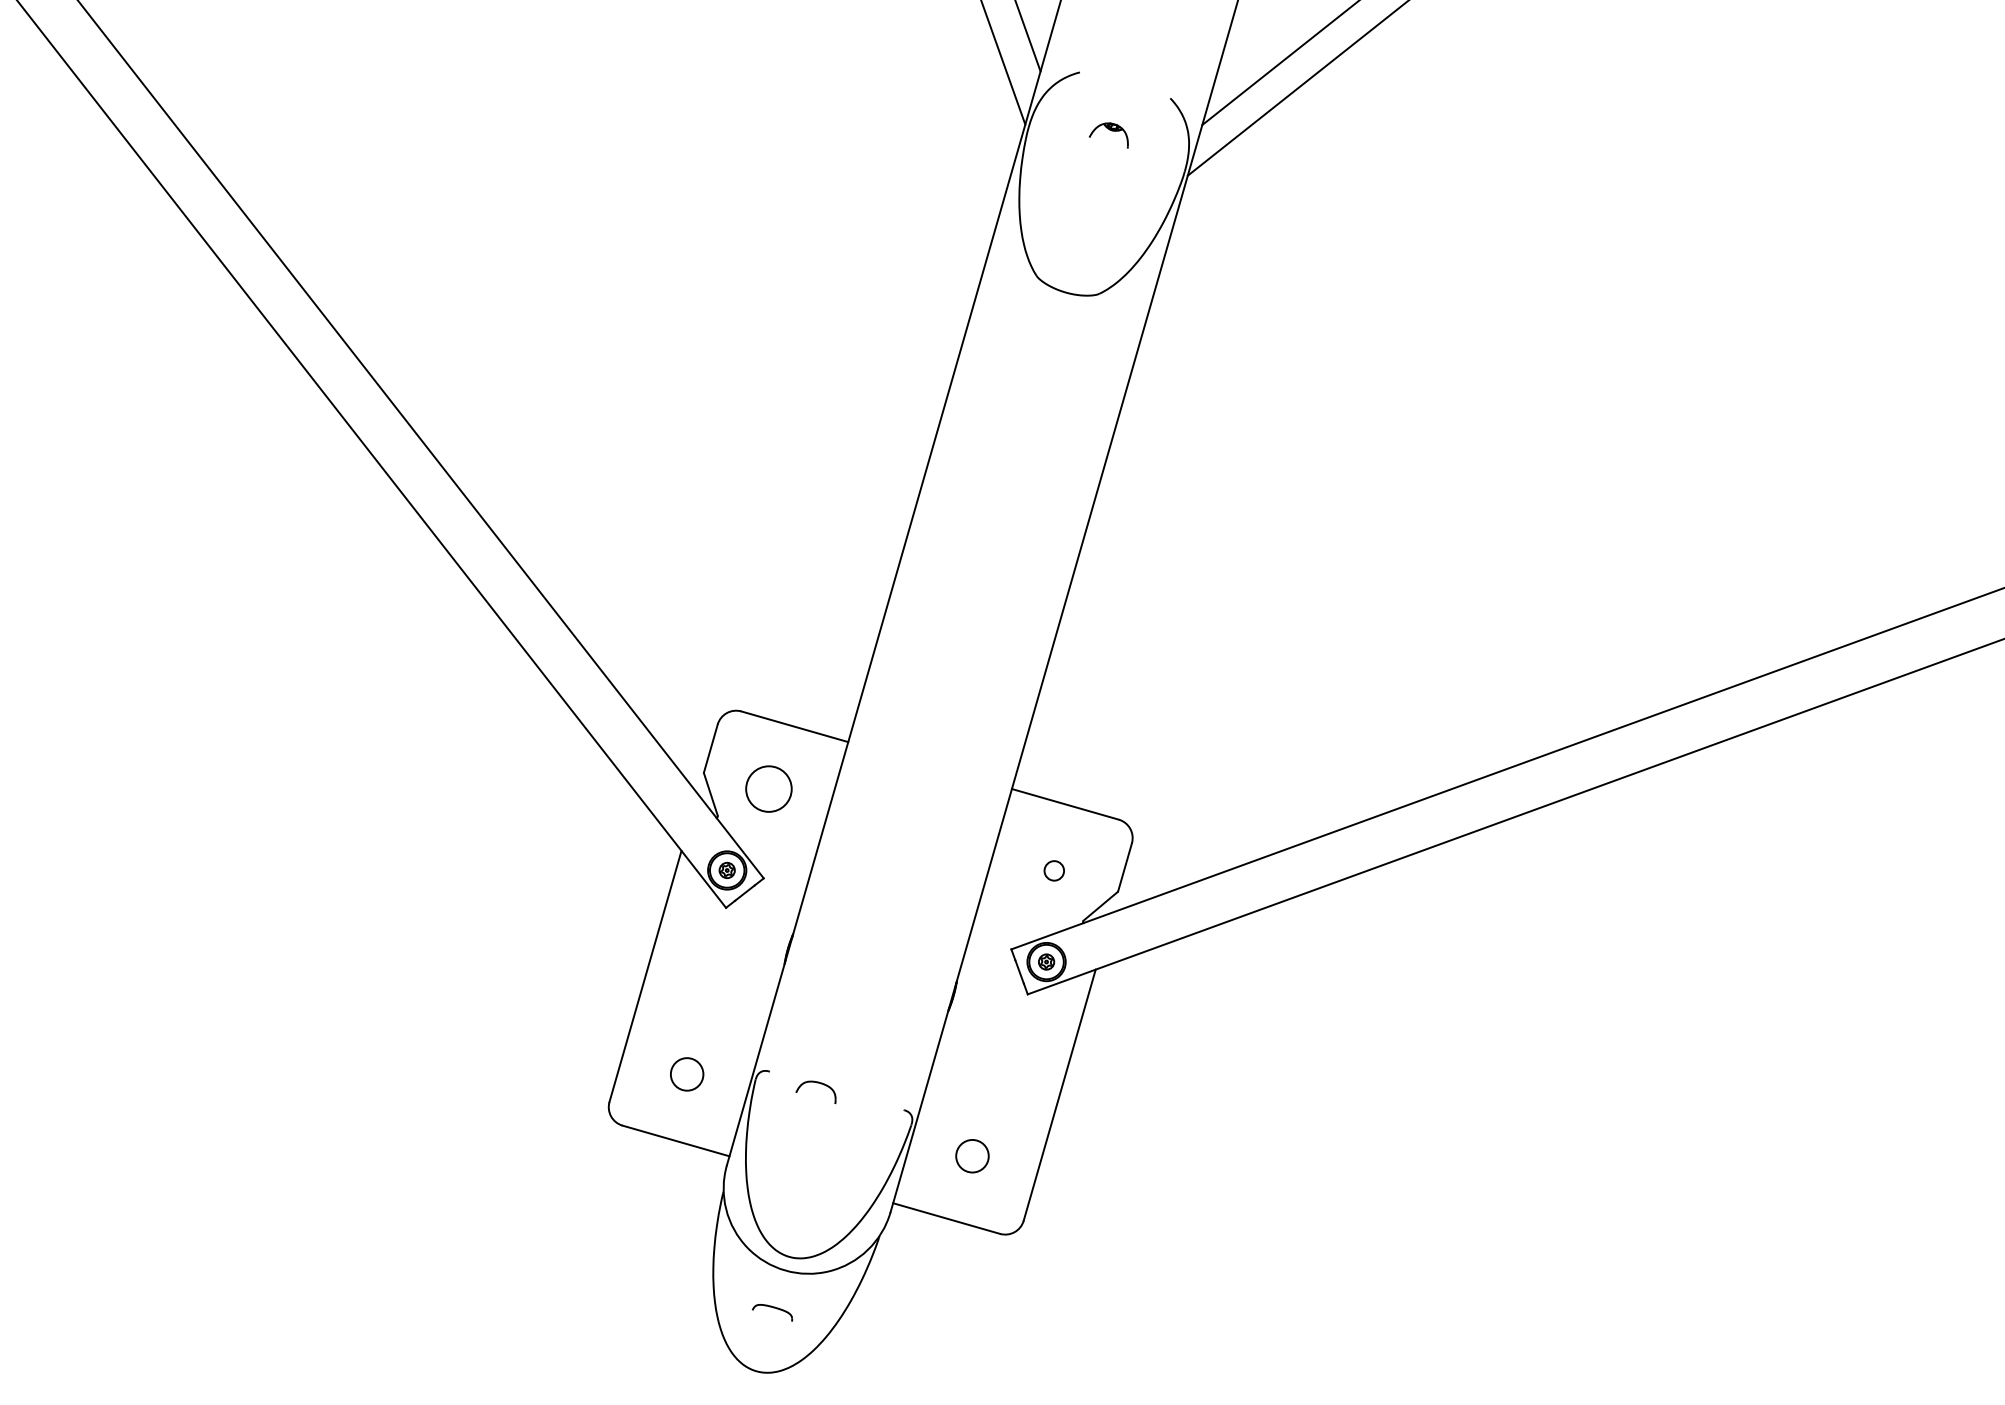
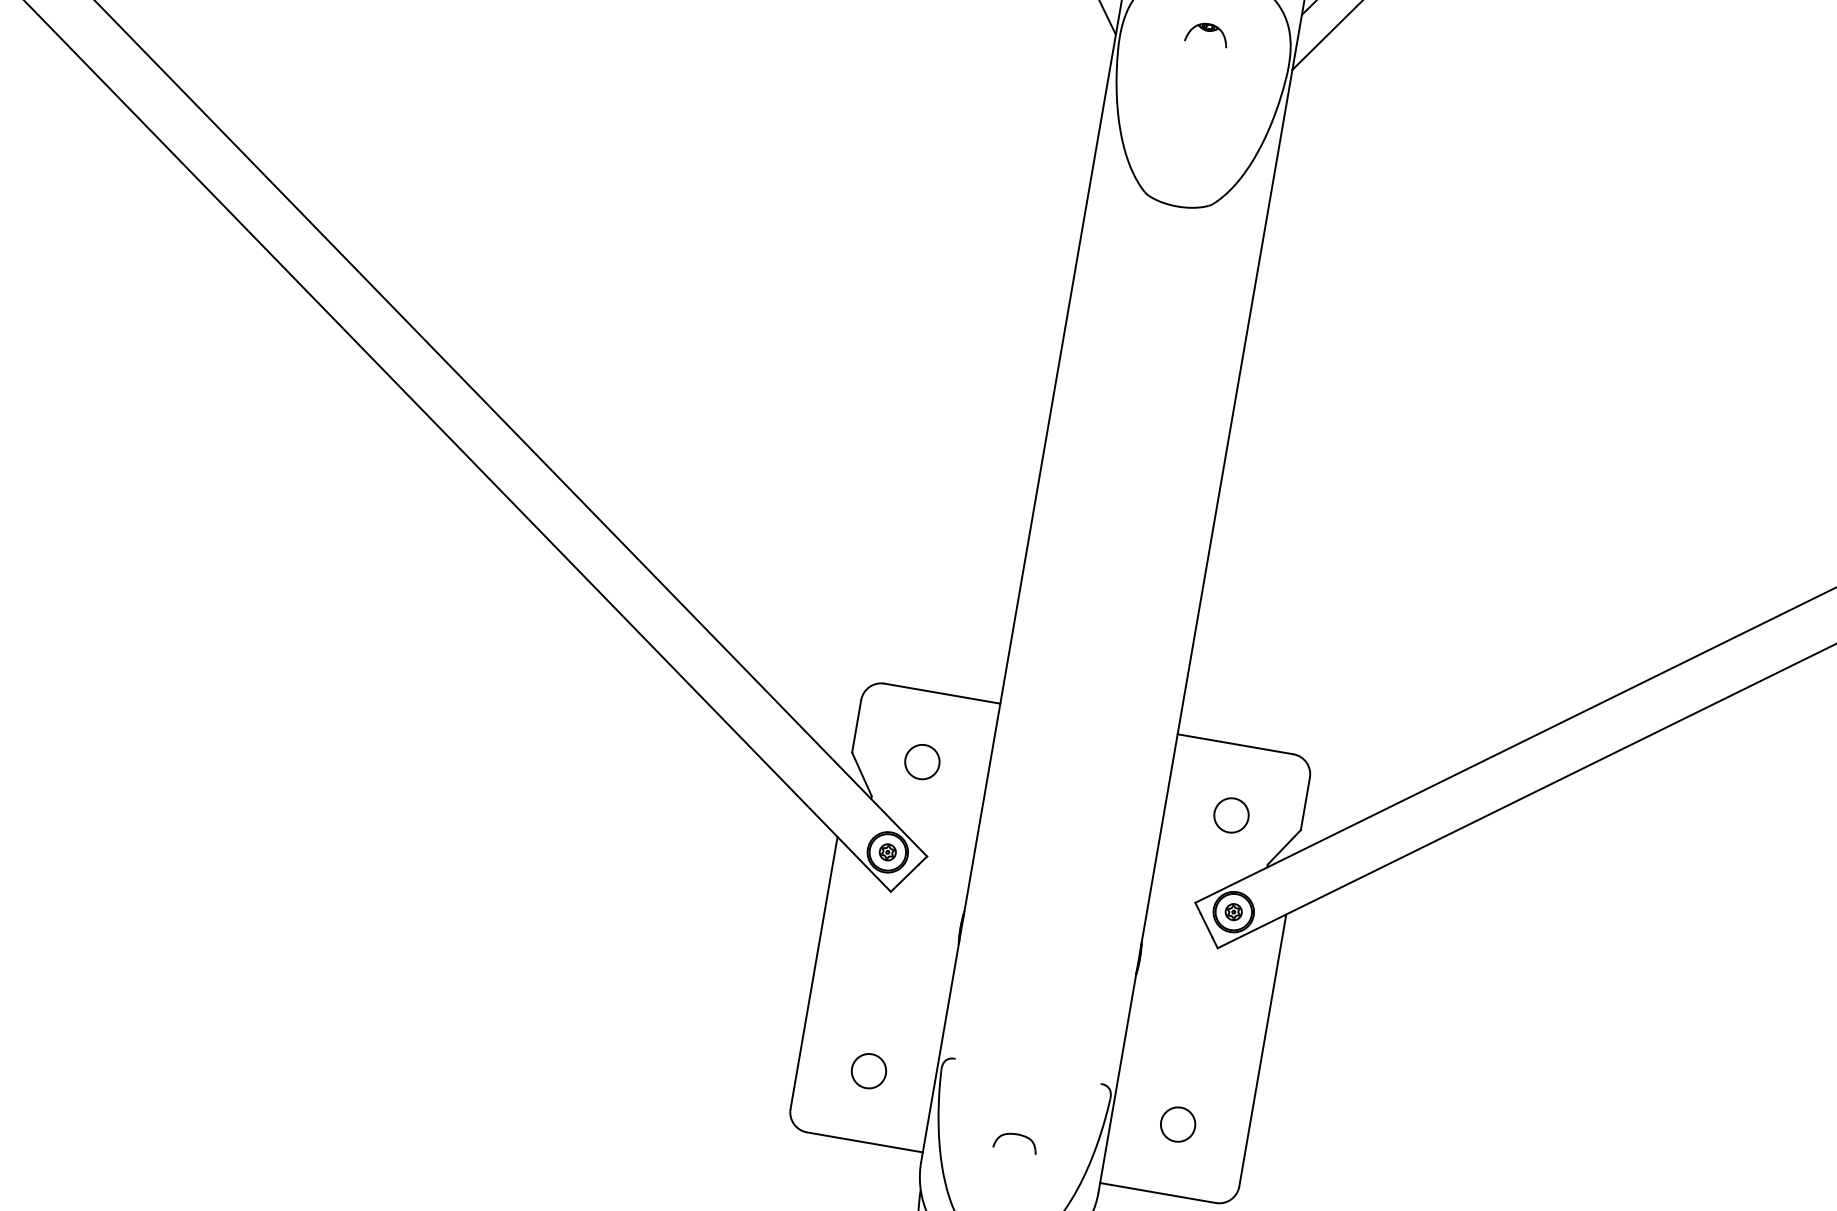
circle: (768, 788) -> (921, 761), size x0.71
circle: (1054, 870) -> (1231, 815), size x1.67
part: (816, 1083) -> (1013, 1135), moved

